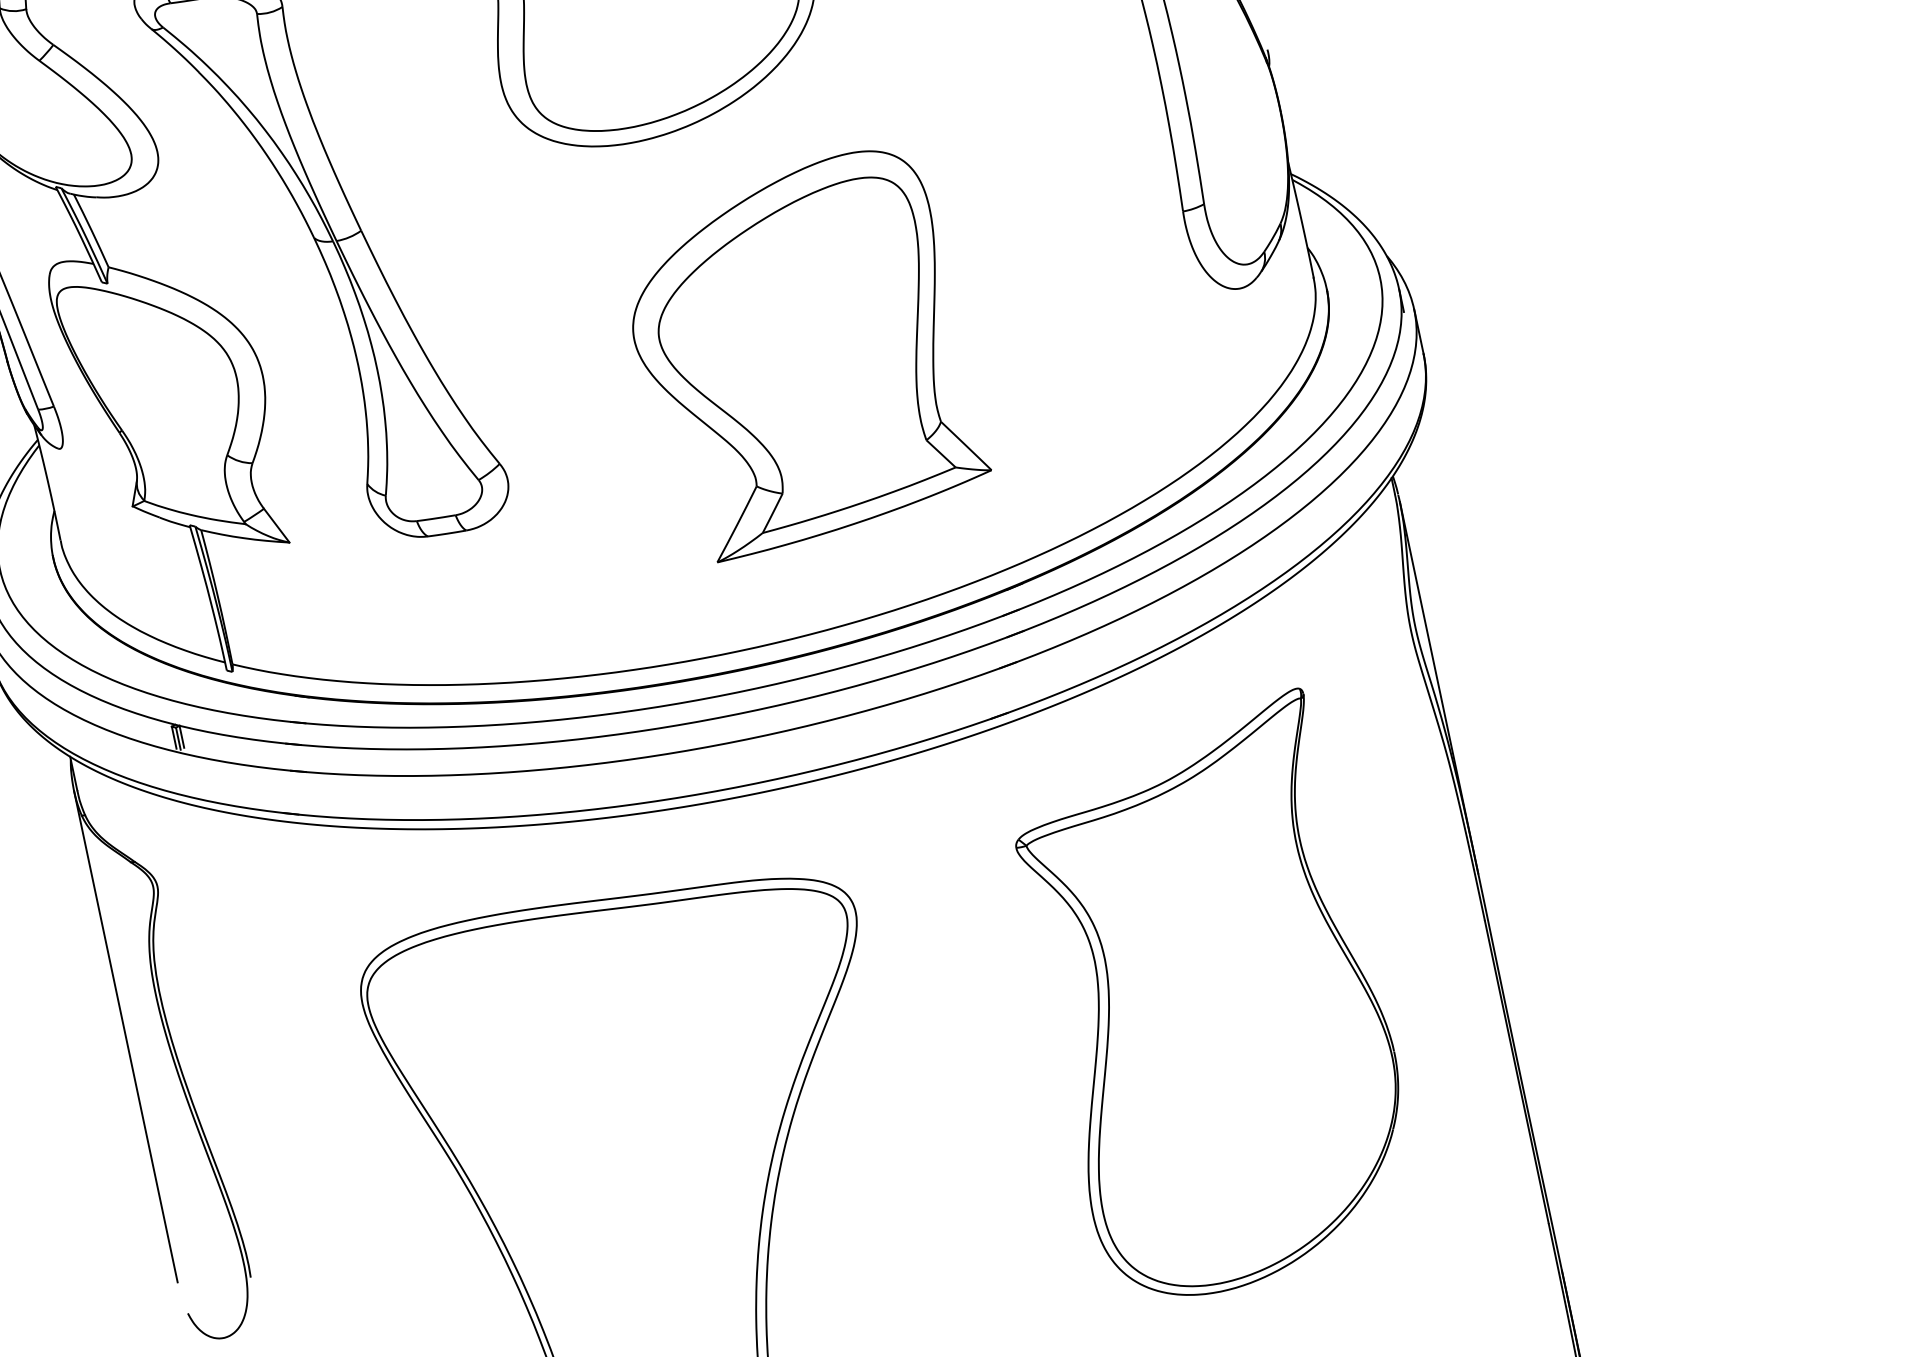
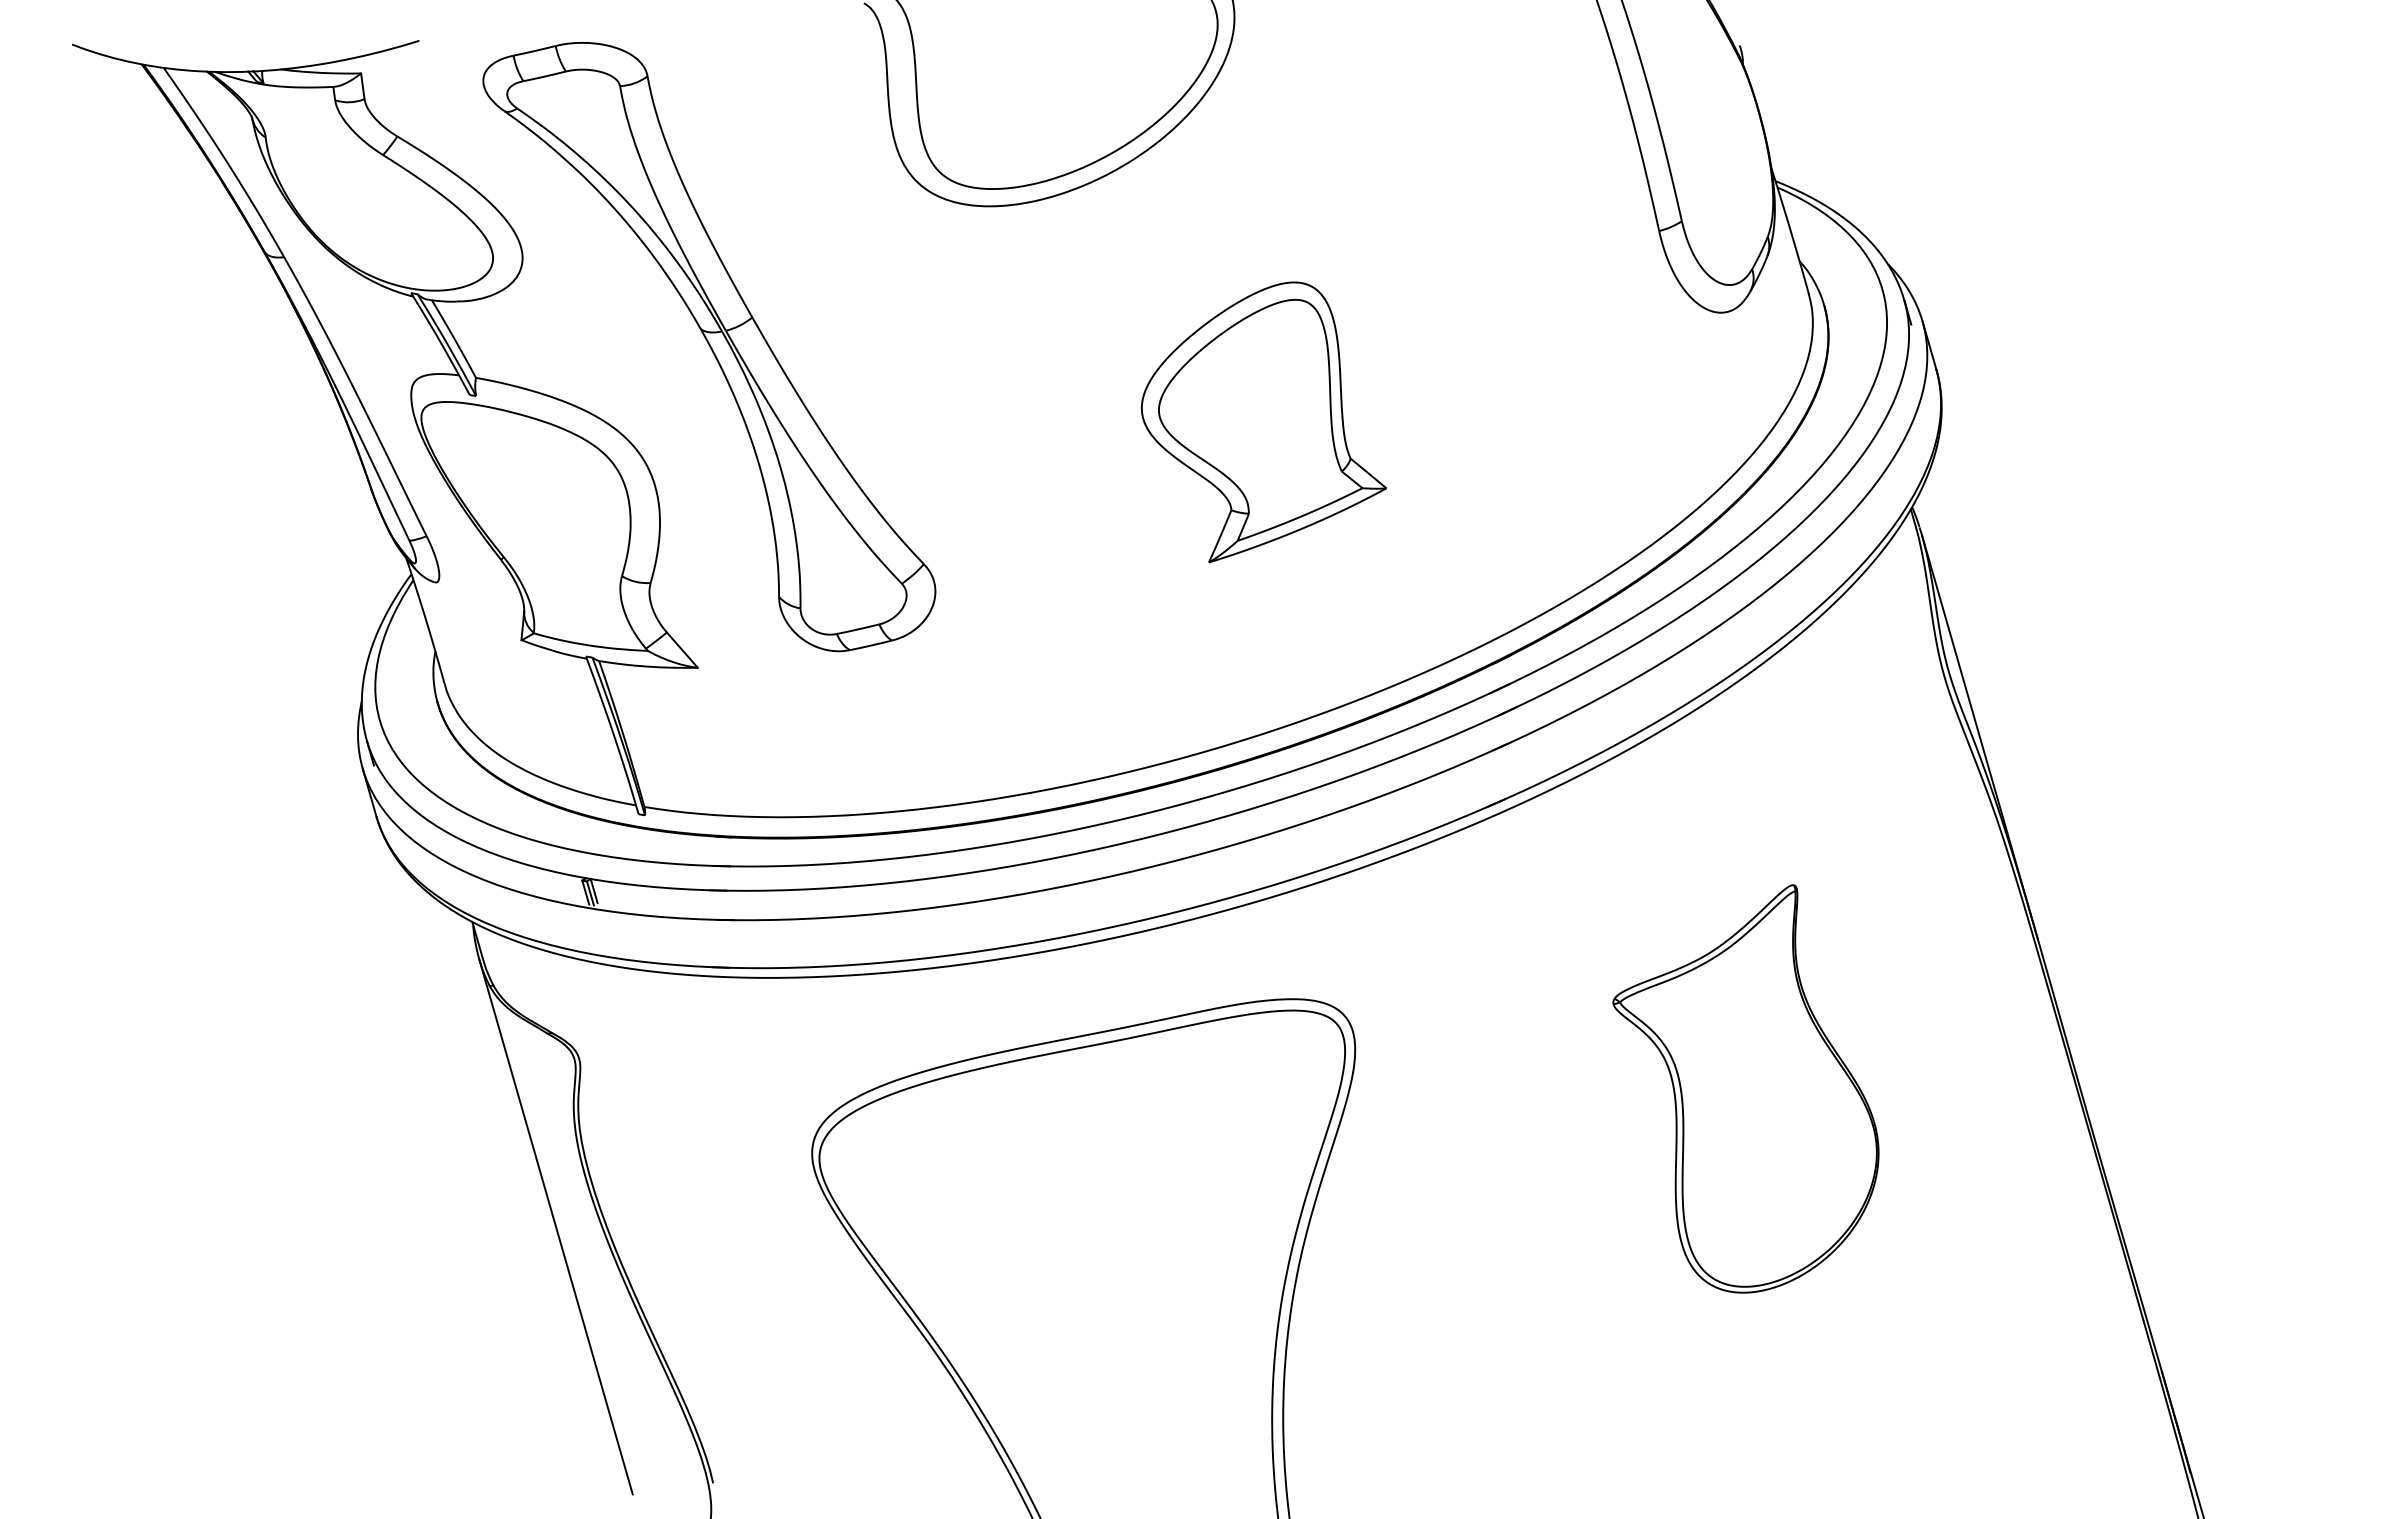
part: (814, 358) -> (1263, 422), size x0.6
part: (1205, 988) -> (1745, 1088), size x0.6

